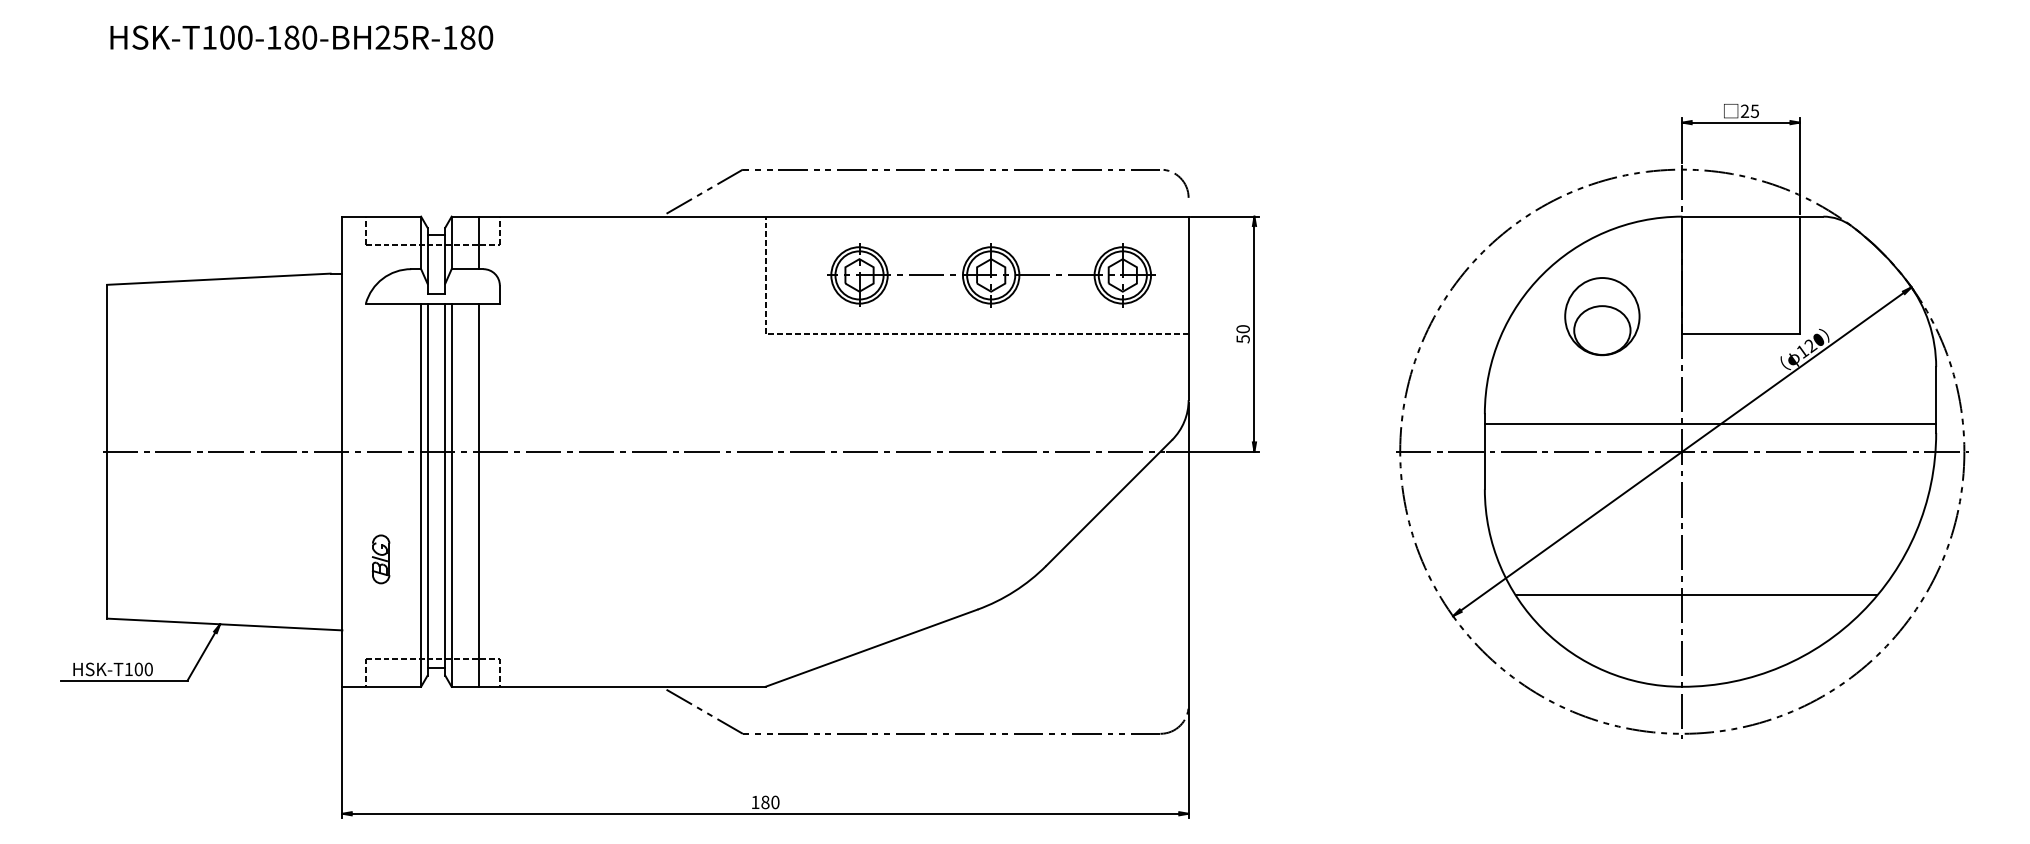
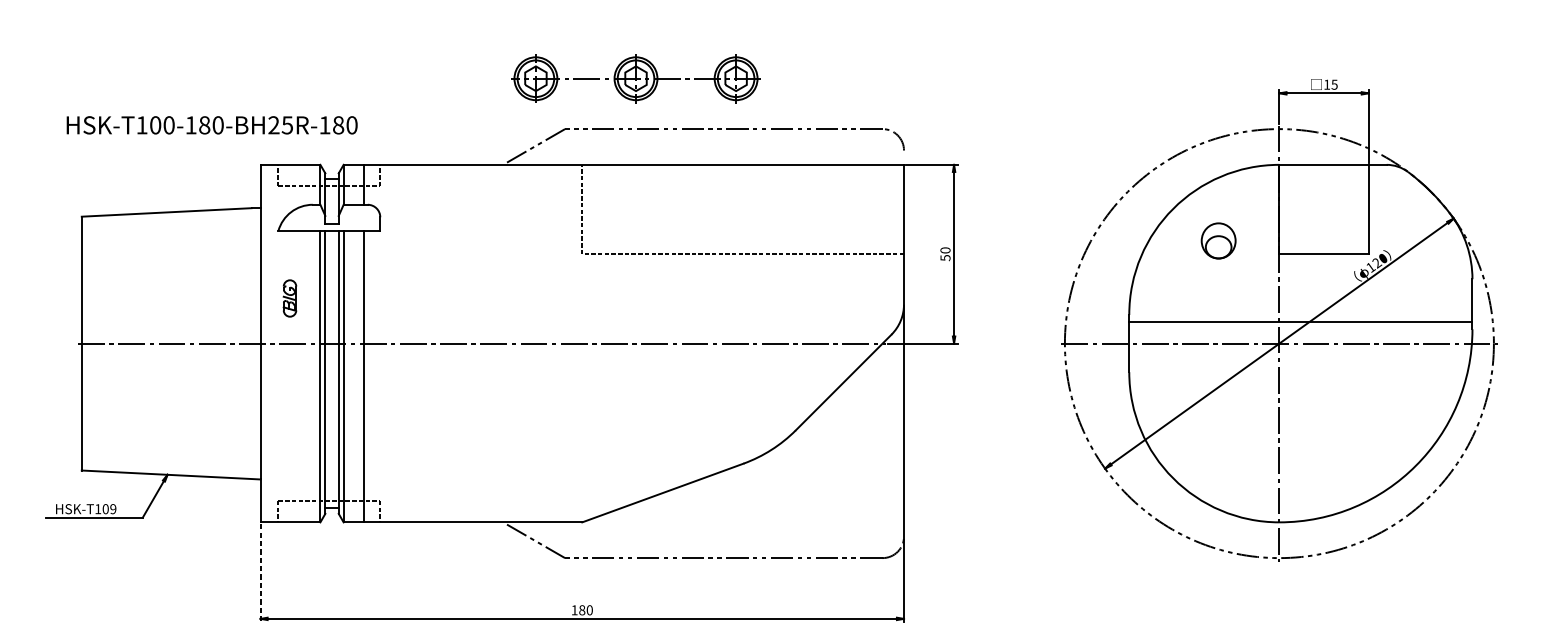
text: (301, 37) -> (211, 125), moved
text: (1744, 110) -> (1326, 84), 25 -> 15
part: (991, 275) -> (636, 78), moved
part: (1602, 316) -> (1218, 240), size x0.6
part: (381, 559) -> (290, 298), moved
line: (1696, 595) -> (1290, 452), removed
text: (148, 669) -> (113, 509), HSK-T100 -> HSK-T109
line: (342, 753) -> (260, 573), solid -> dashed

